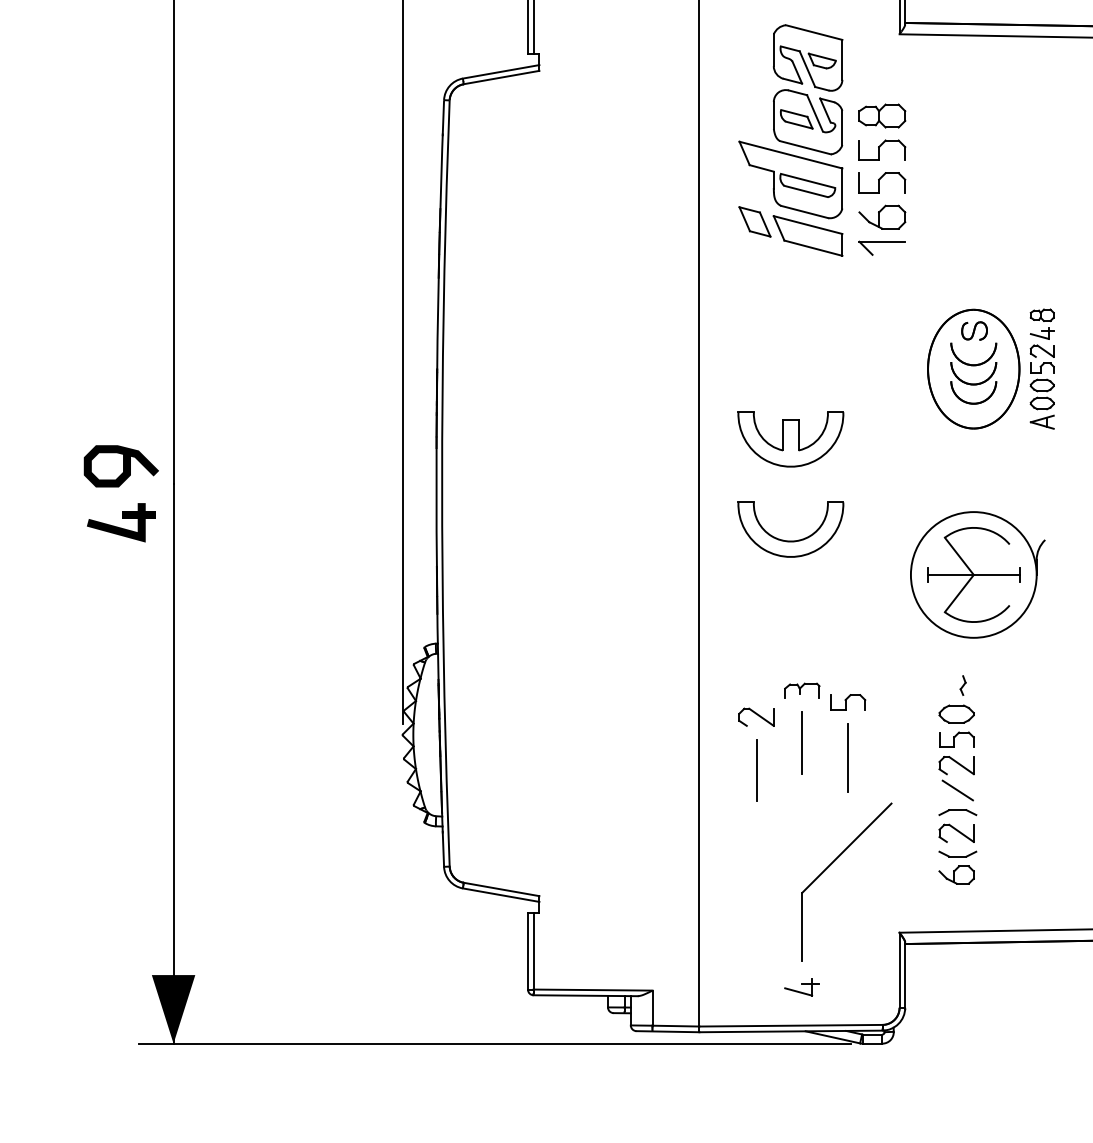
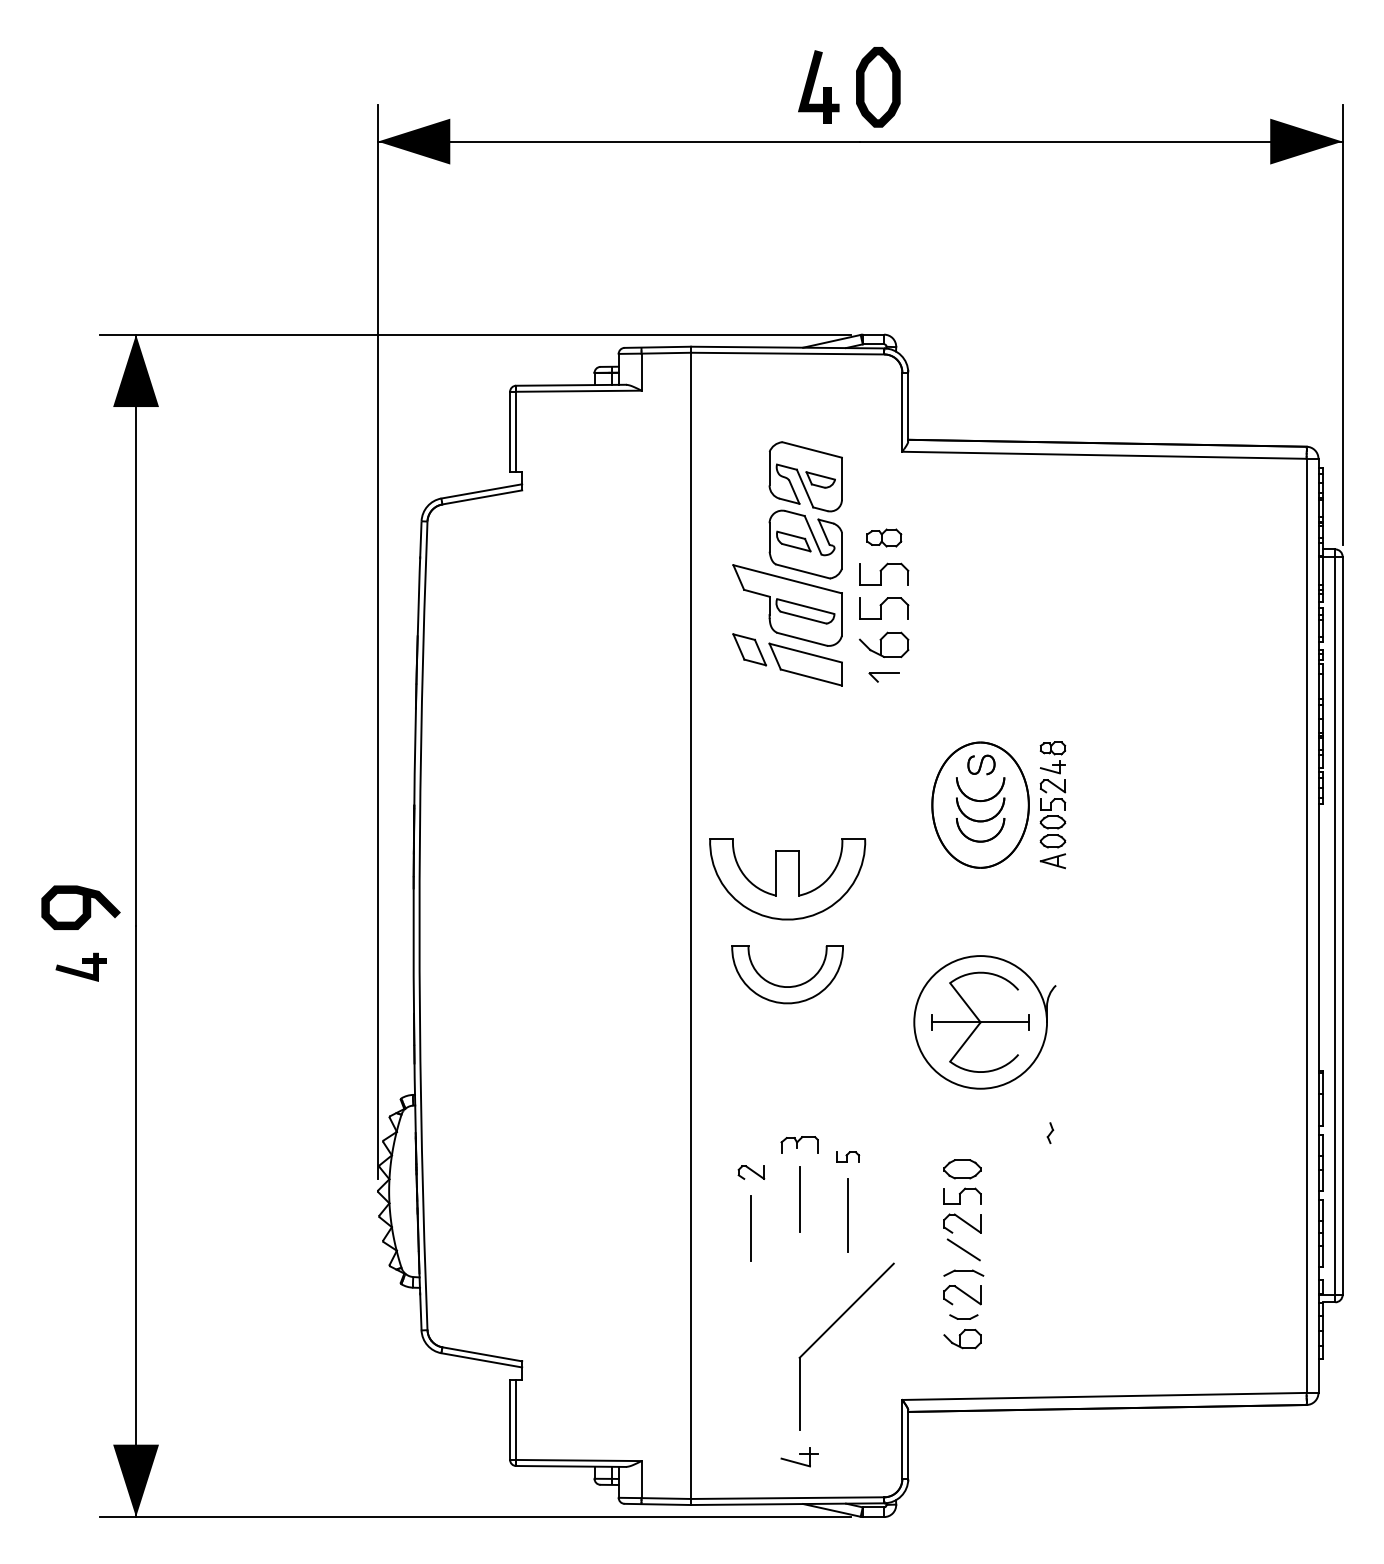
part: (882, 115) -> (884, 537), size x0.7
part: (881, 248) -> (883, 677), size x0.6
part: (790, 439) -> (787, 879), size x1.4
part: (120, 522) -> (80, 967), size x0.7
part: (963, 685) -> (1050, 1133), moved
part: (848, 702) -> (848, 1156), size x0.6
part: (756, 717) -> (751, 1172), size x0.7
part: (957, 853) -> (963, 1316), size x0.7

